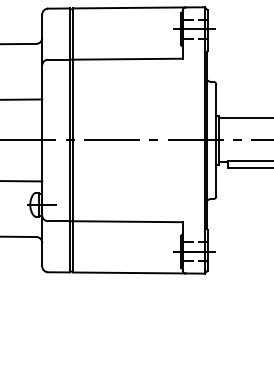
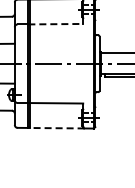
line: (127, 59) -> (56, 24), solid -> dashed
line: (127, 273) -> (56, 128), solid -> dashed

